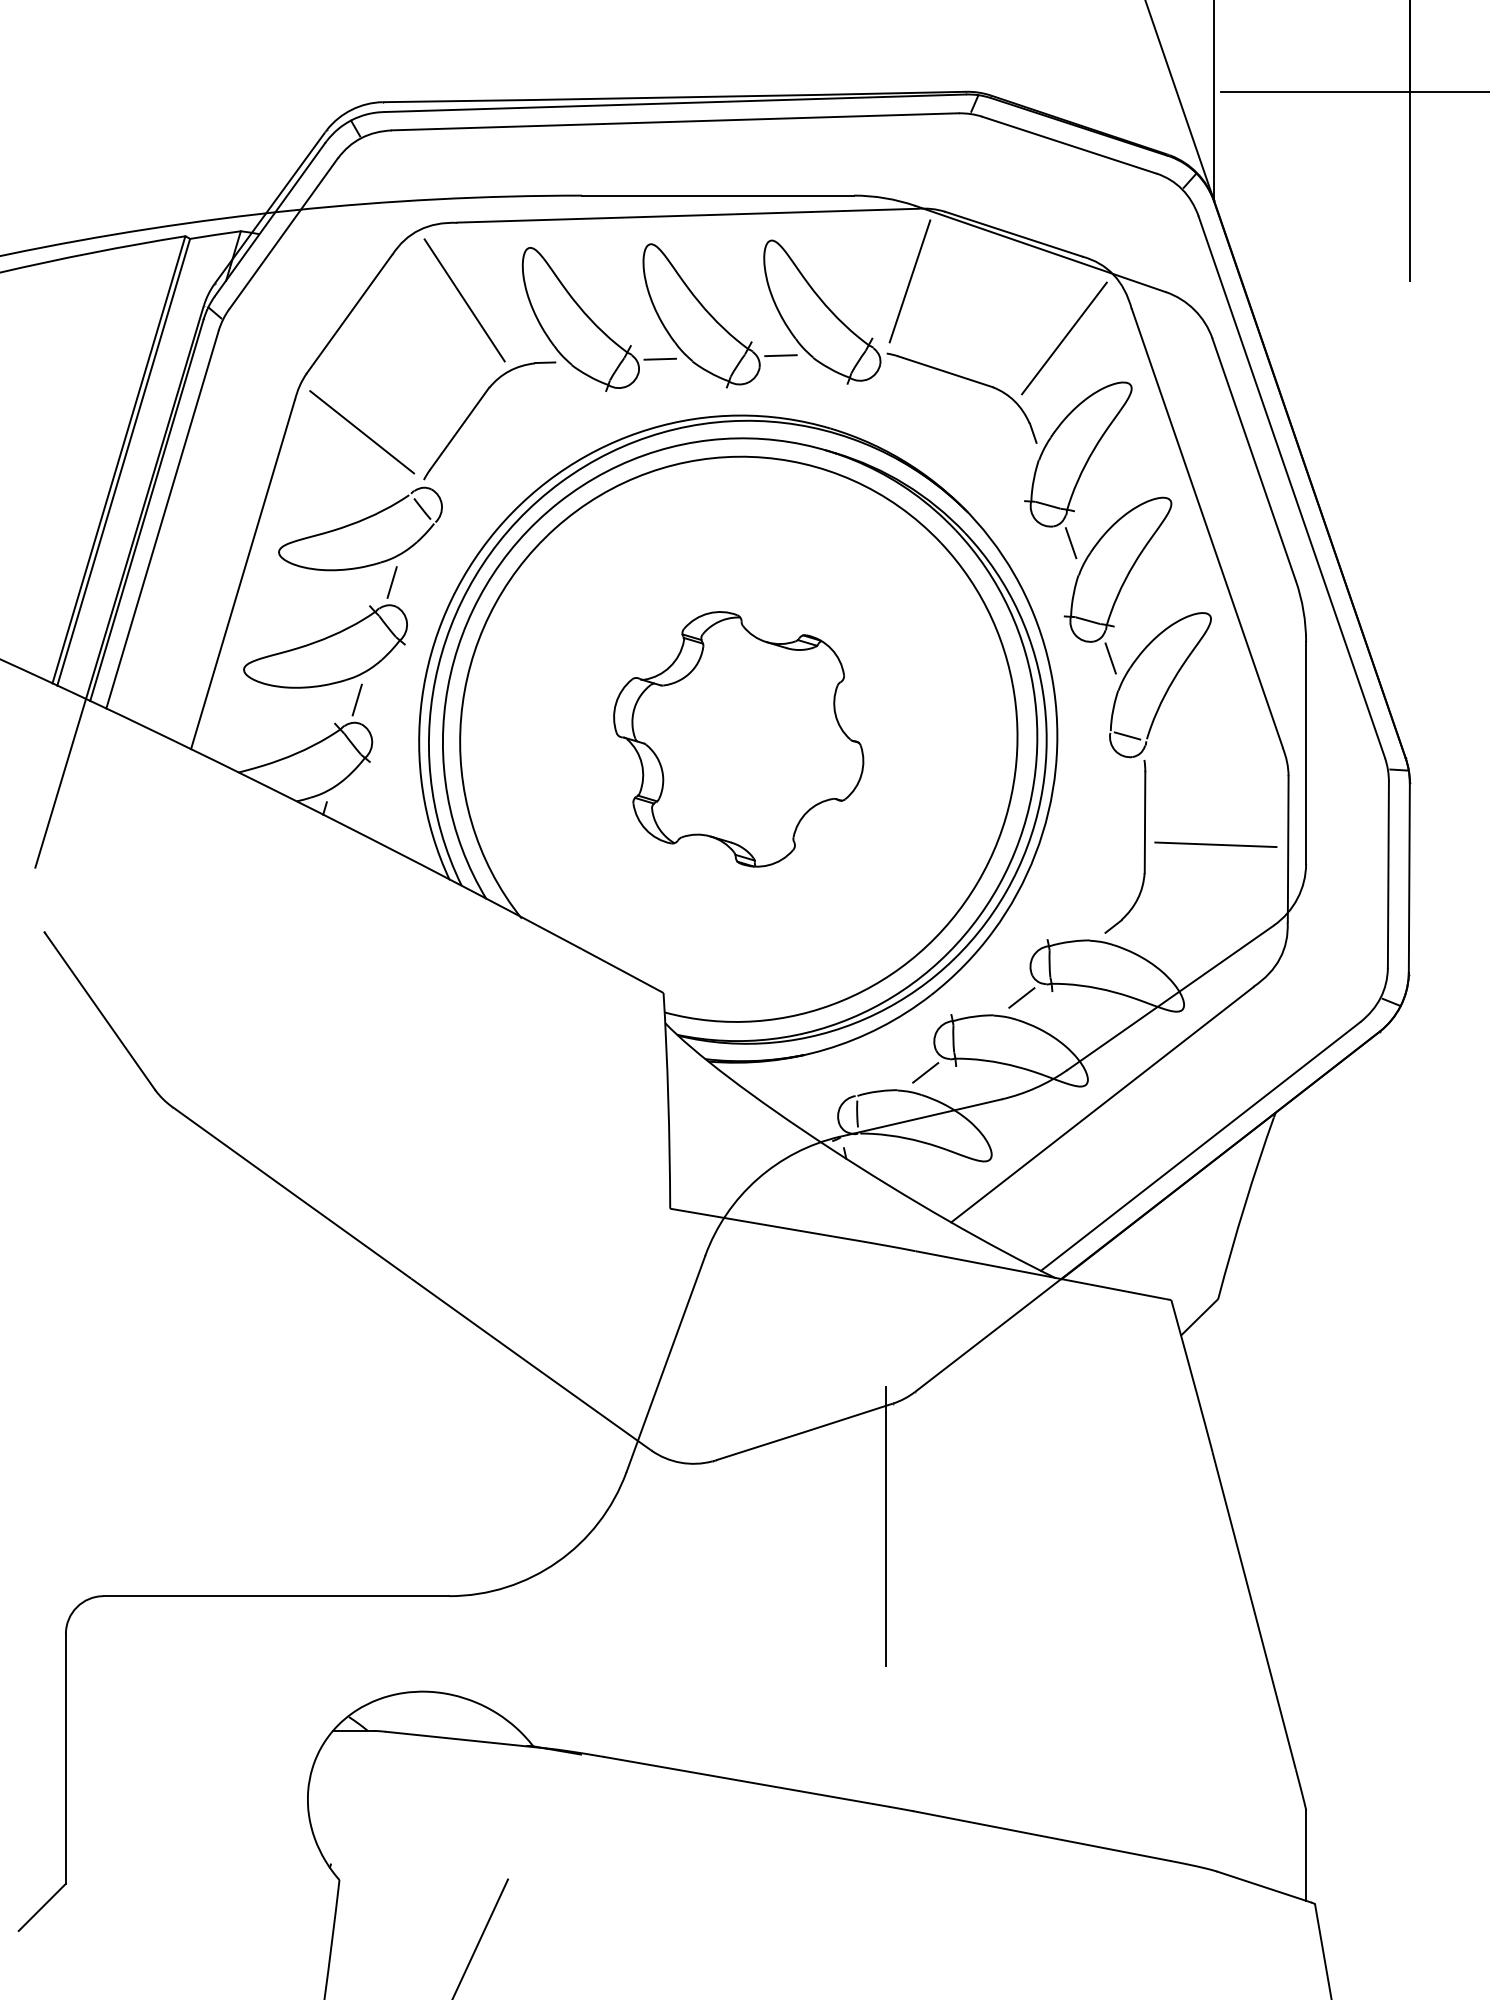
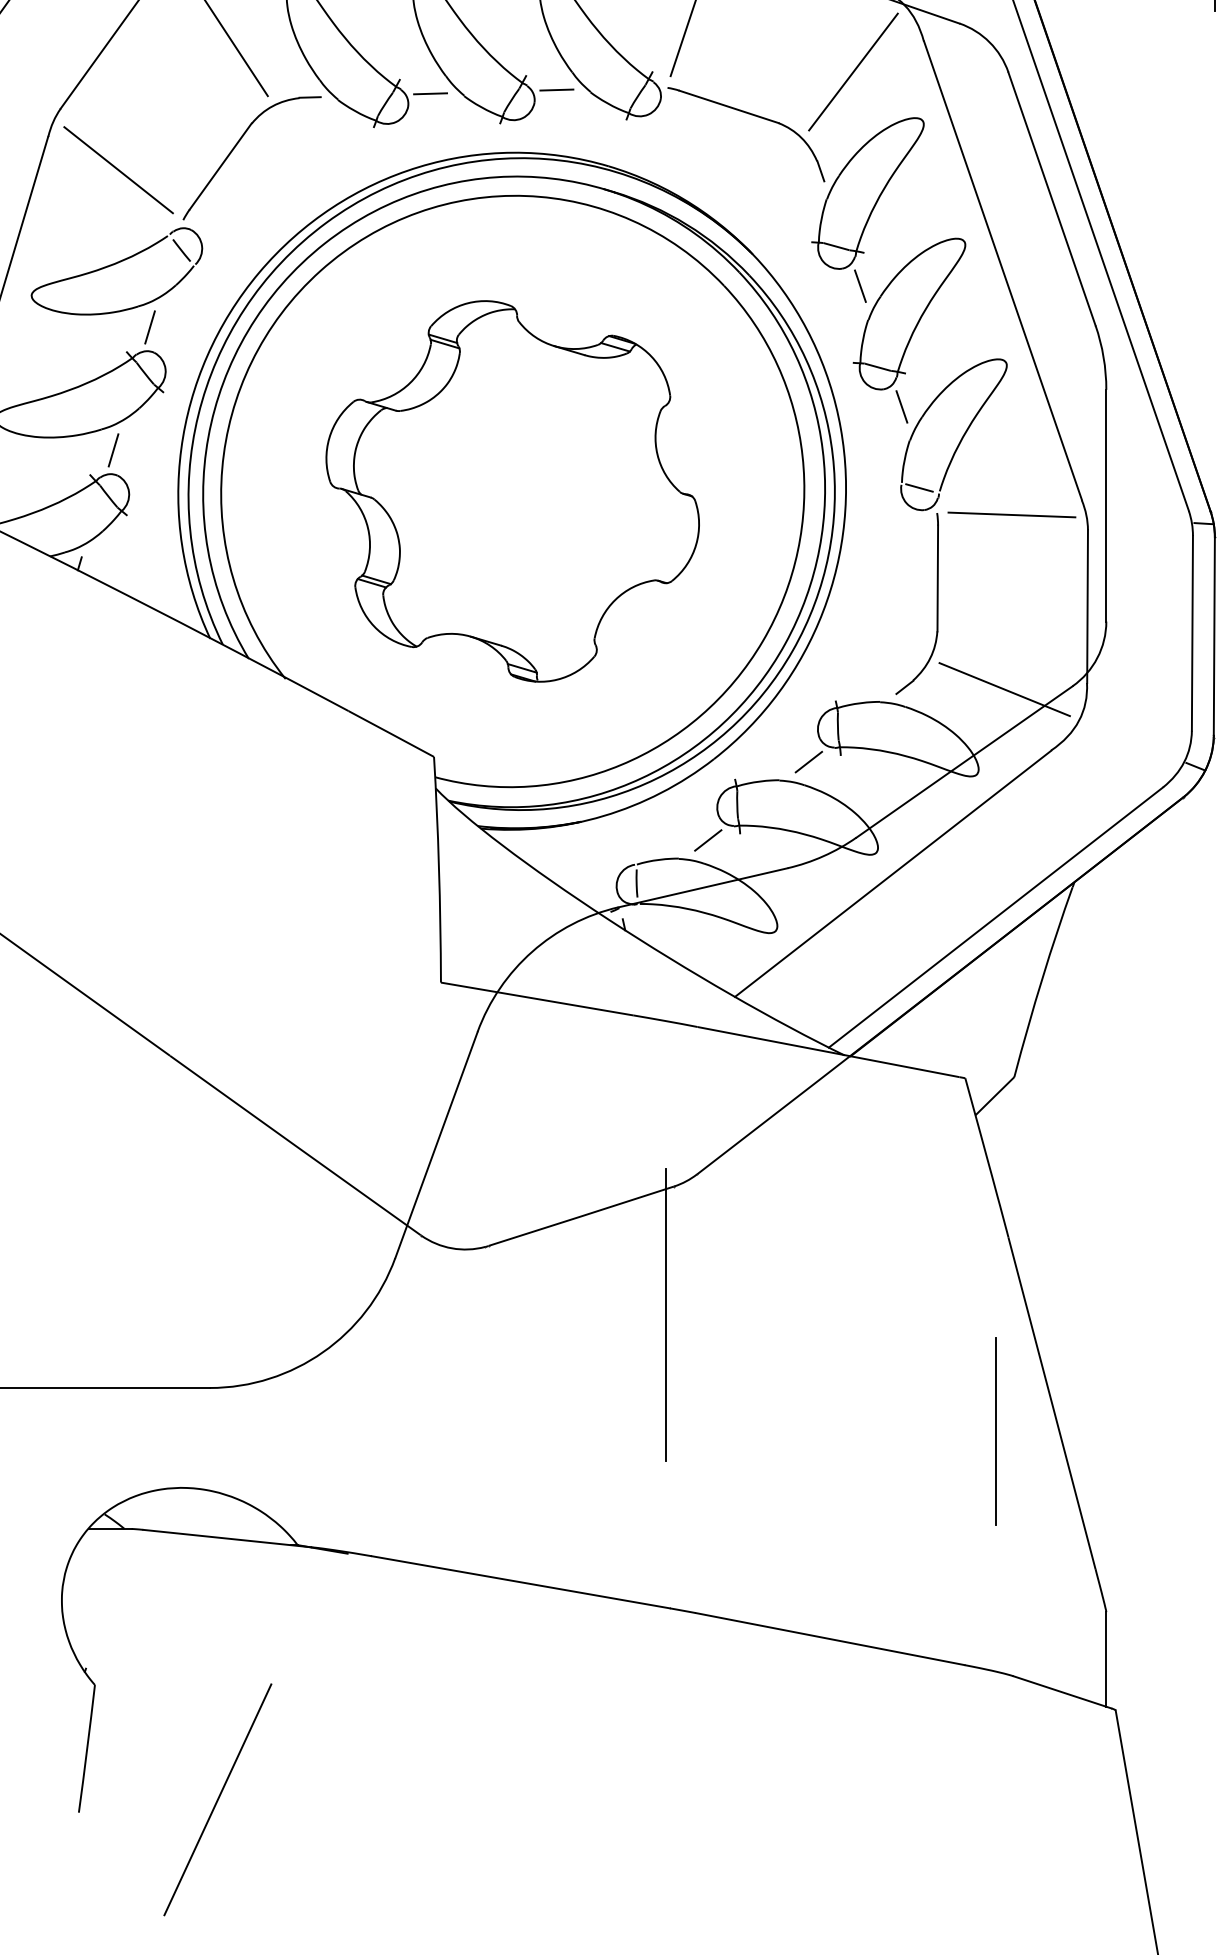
part: (738, 739) -> (512, 491), size x1.43
line: (1215, 844) -> (1011, 514), moved
line: (1208, 928) -> (1004, 689), added
line: (1200, 1637) -> (995, 1431), added

